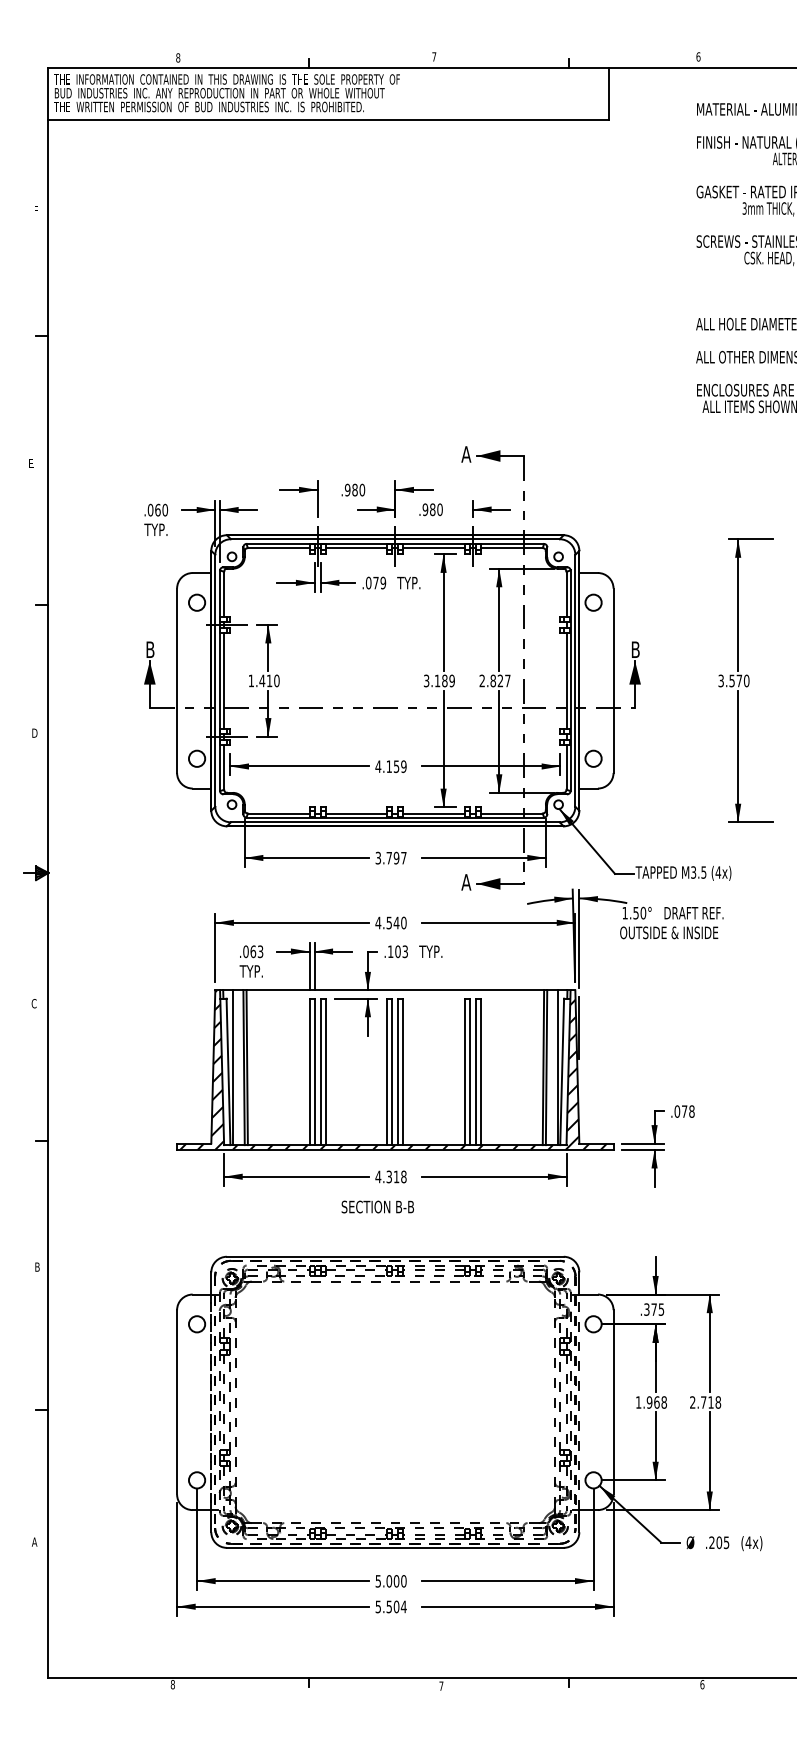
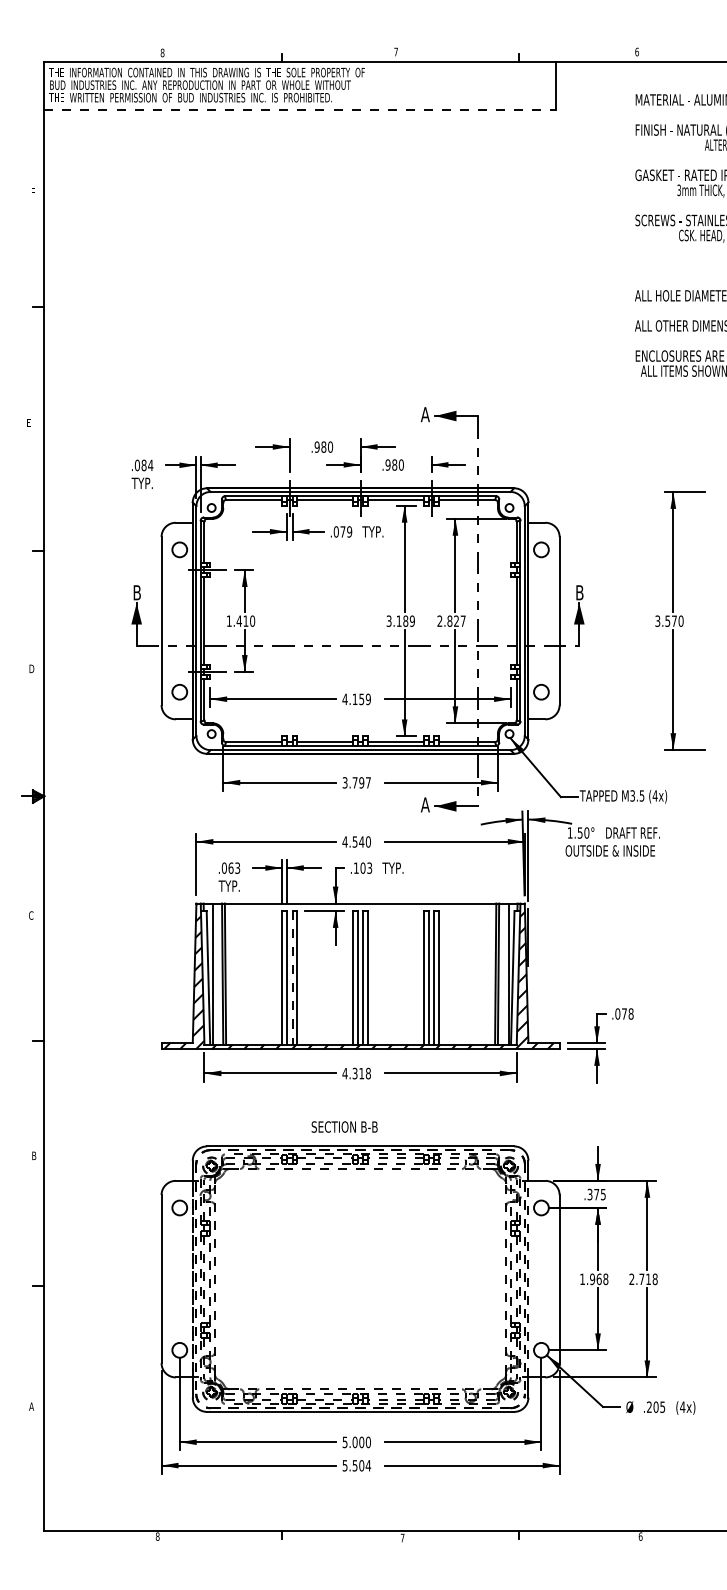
line: (328, 119) -> (299, 109), solid -> dashed
text: (161, 510) -> (147, 465), .060 -> .084
line: (320, 1071) -> (292, 977), solid -> dashed
text: (377, 1206) -> (344, 1126), moved

